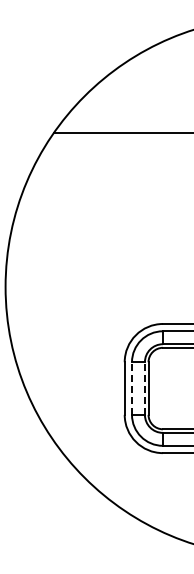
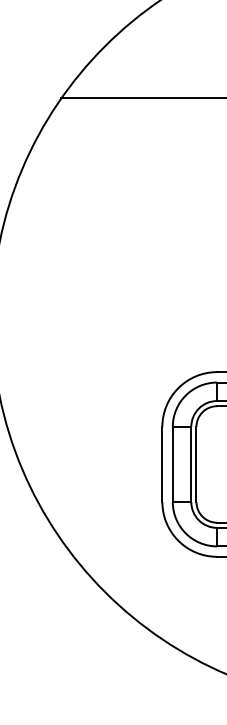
line: (132, 388) -> (173, 464), dashed -> solid
line: (144, 388) -> (190, 464), dashed -> solid

